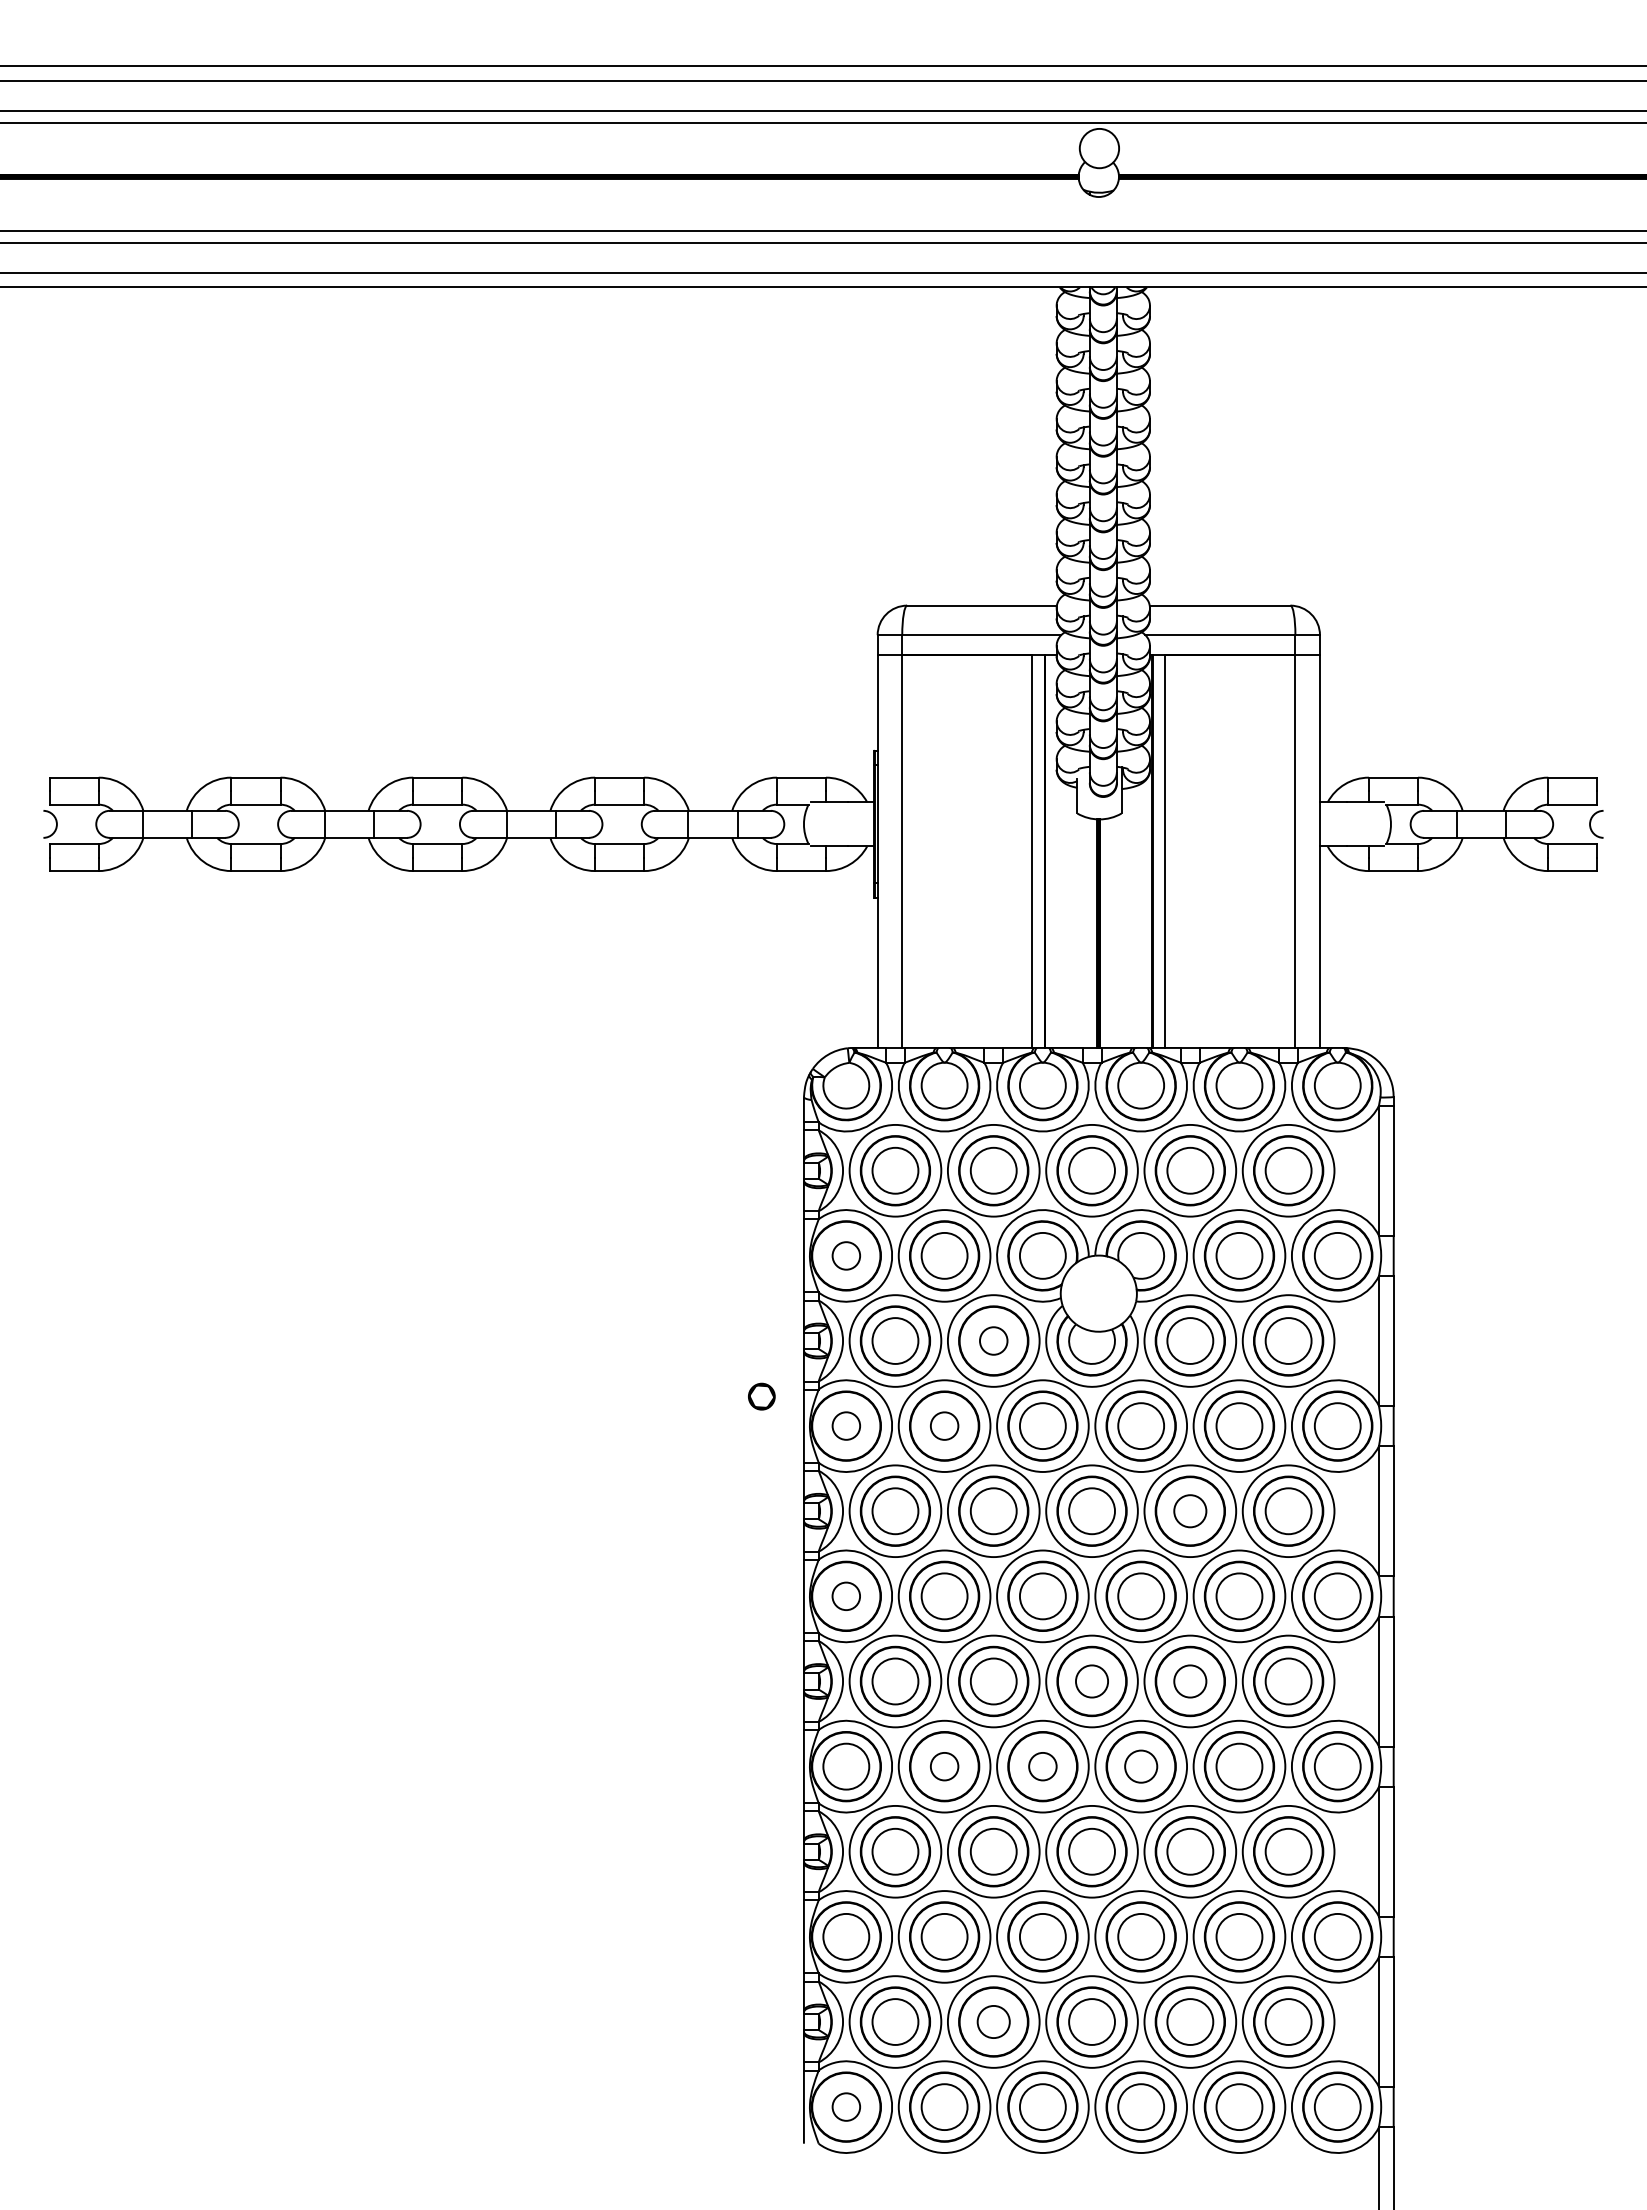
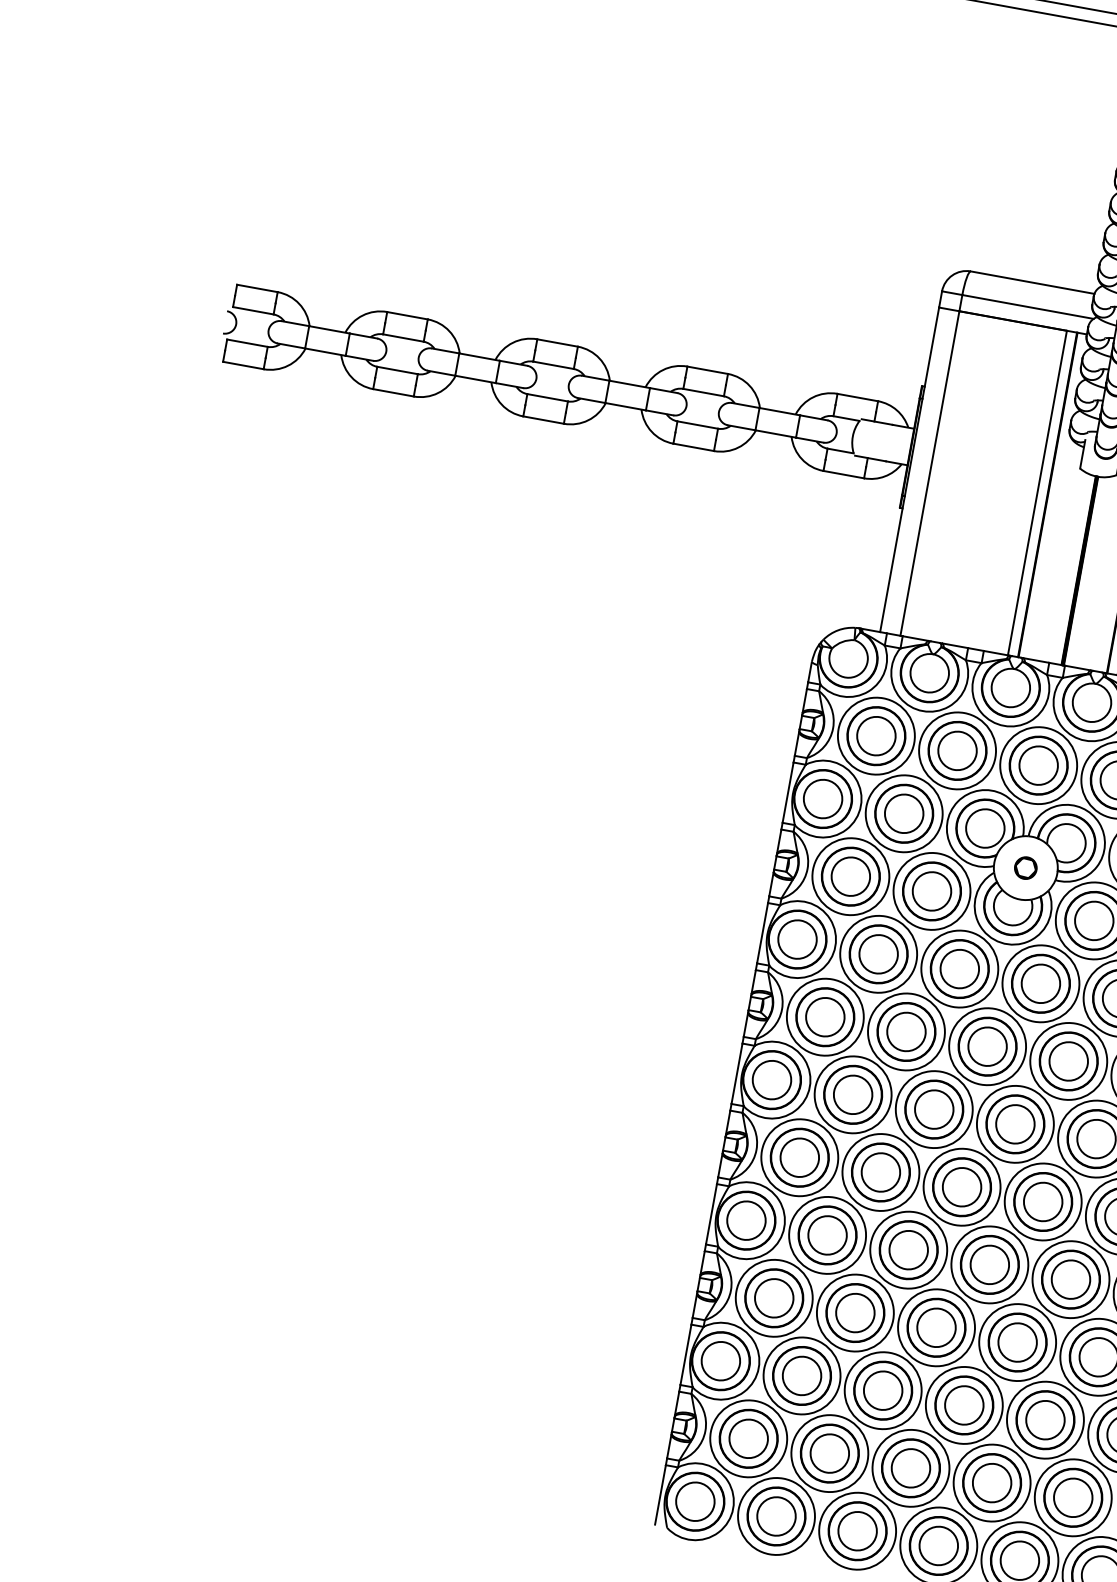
circle: (846, 1255) -> (823, 798), size x1.67
circle: (993, 1340) -> (931, 890), size x1.67
part: (761, 1396) -> (1025, 867), moved
circle: (846, 1425) -> (797, 939), size x1.67
circle: (944, 1426) -> (878, 954), size x1.67
circle: (1190, 1511) -> (1068, 1061), size x1.43
circle: (846, 1596) -> (772, 1080), size x1.67
circle: (1092, 1681) -> (962, 1187), size x1.43
circle: (1190, 1681) -> (1043, 1202), size x1.43
circle: (944, 1766) -> (827, 1235), size x1.67
circle: (1042, 1766) -> (908, 1249), size x1.67
circle: (1141, 1766) -> (990, 1264), size x1.43
circle: (993, 2021) -> (829, 1453), size x1.43
circle: (846, 2106) -> (695, 1501), size x1.67

